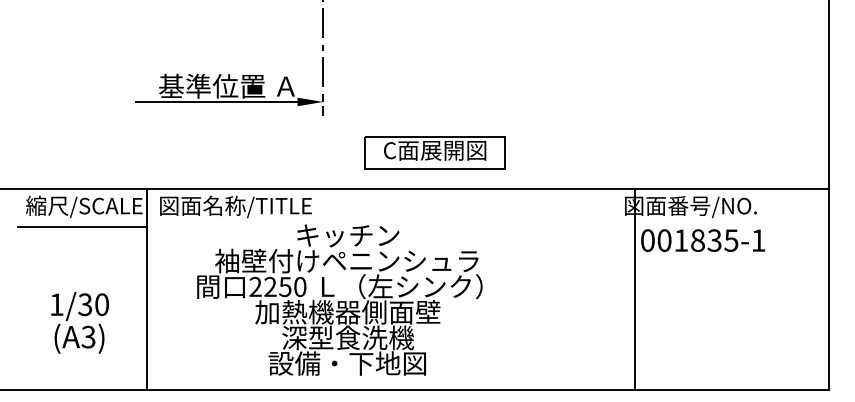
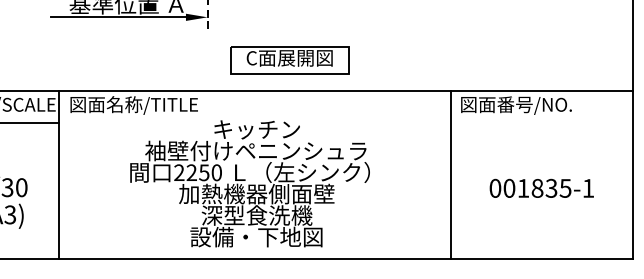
part: (434, 152) -> (289, 59), moved
text: (703, 240) -> (542, 188), moved
line: (635, 289) -> (451, 174), moved
text: (339, 299) -> (249, 183), moved

